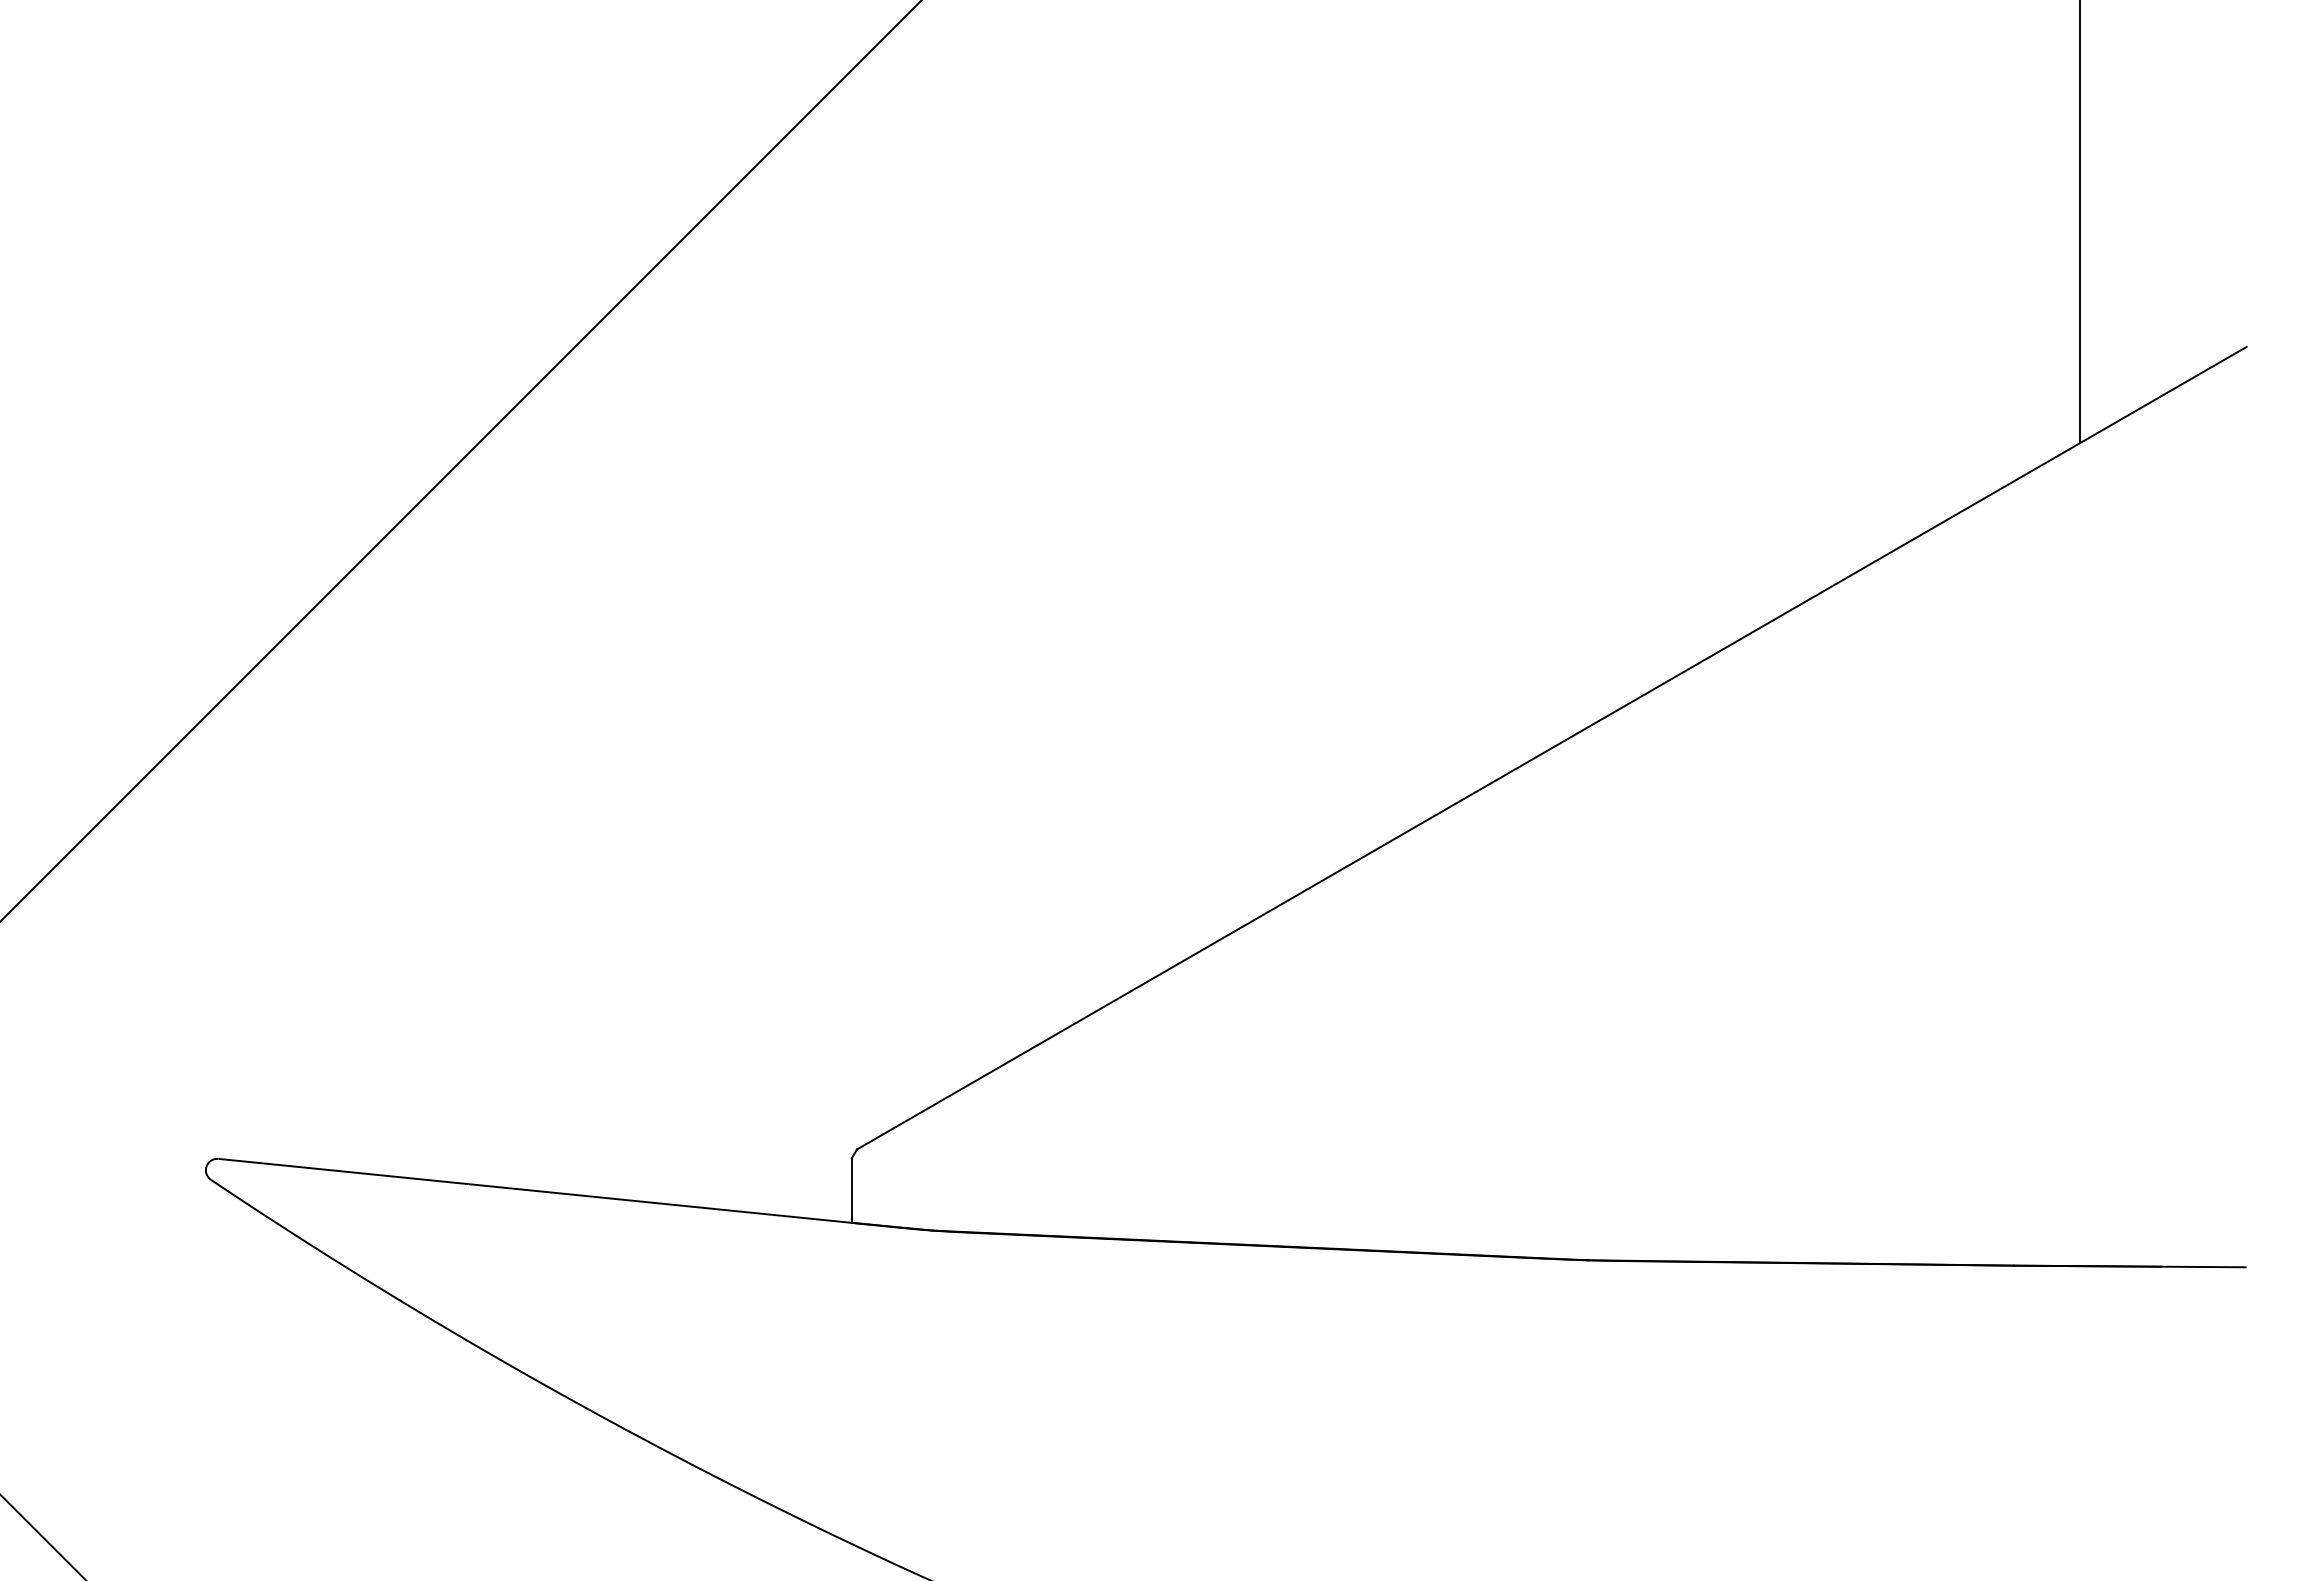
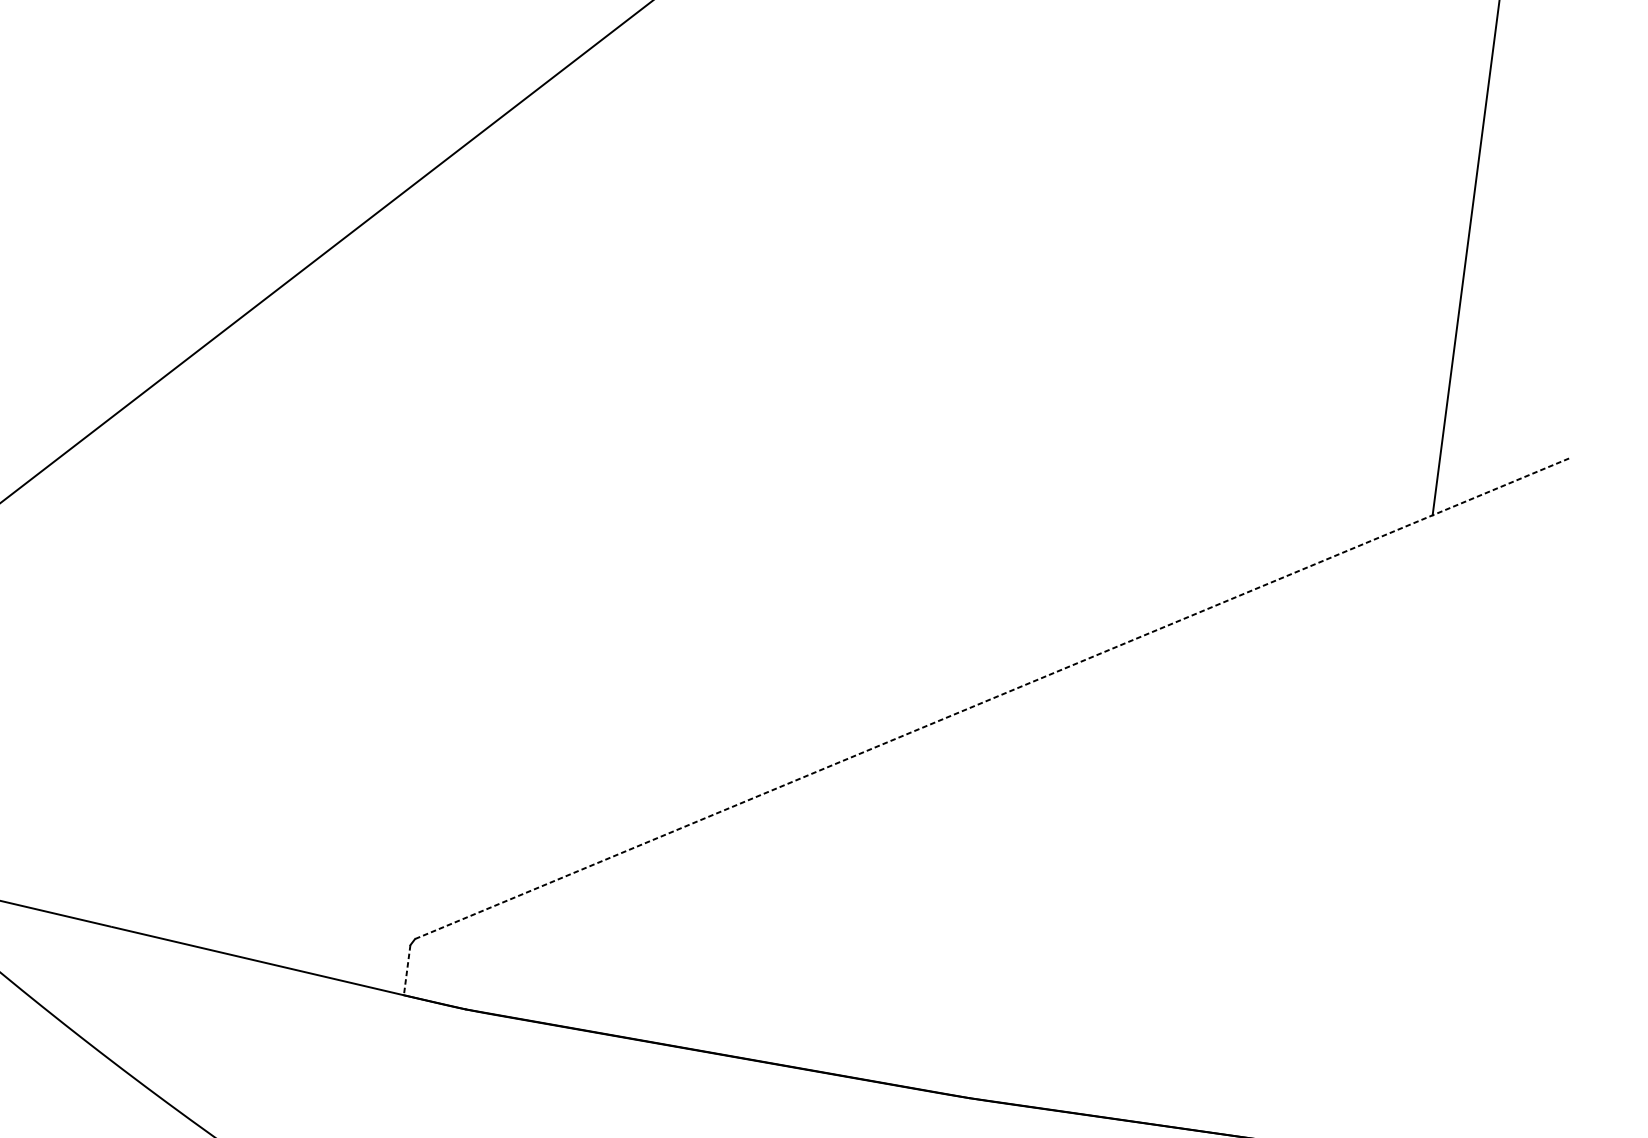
line: (1552, 747) -> (993, 697), solid -> dashed
line: (851, 1191) -> (406, 970), solid -> dashed

